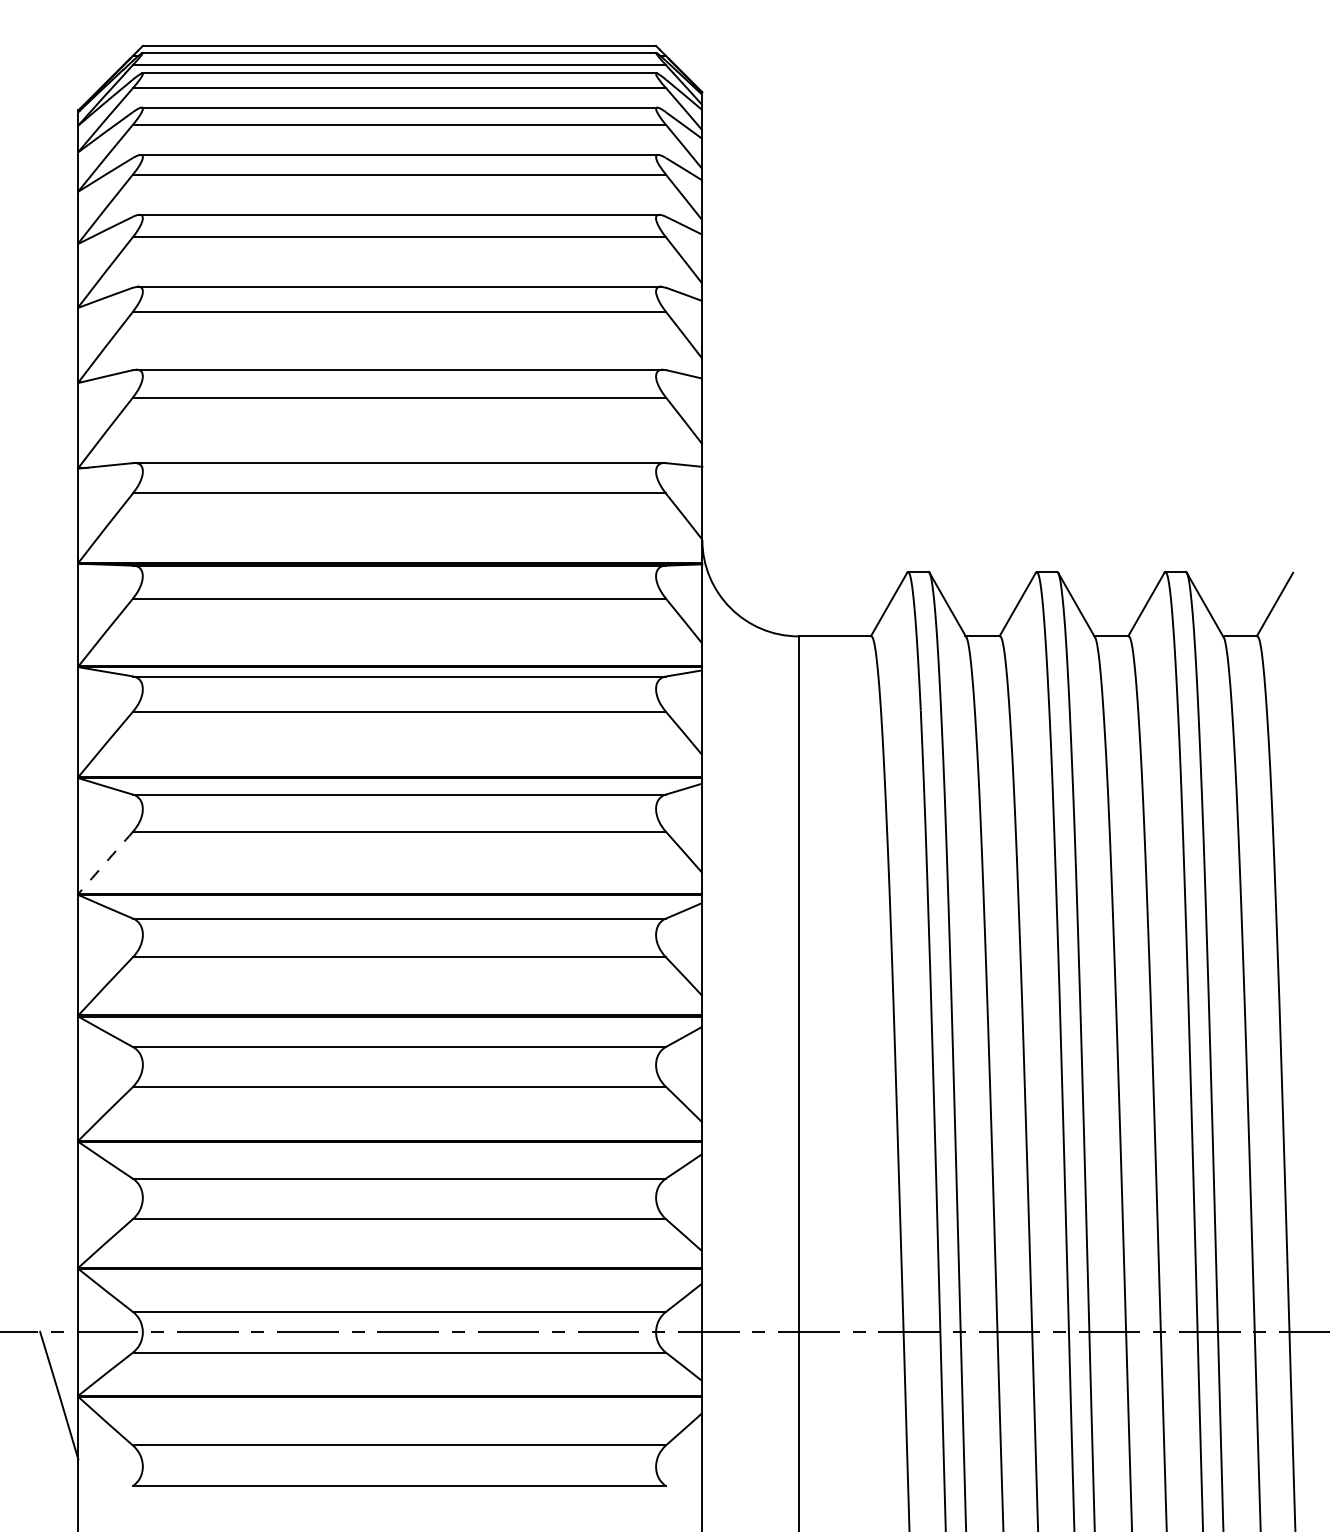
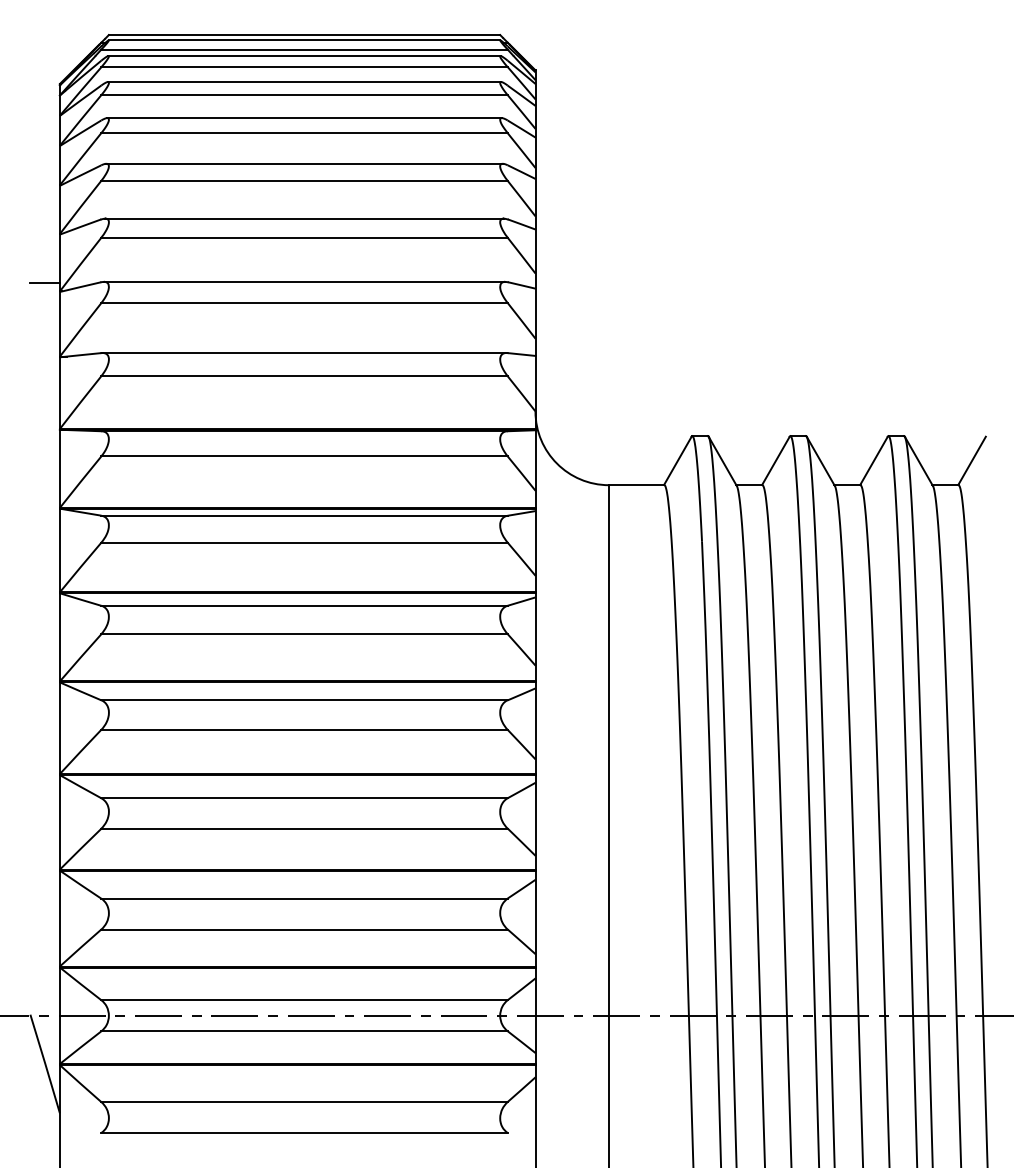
line: (58, 370) -> (44, 282), added
arc: (105, 862) -> (80, 657), dashed -> solid

